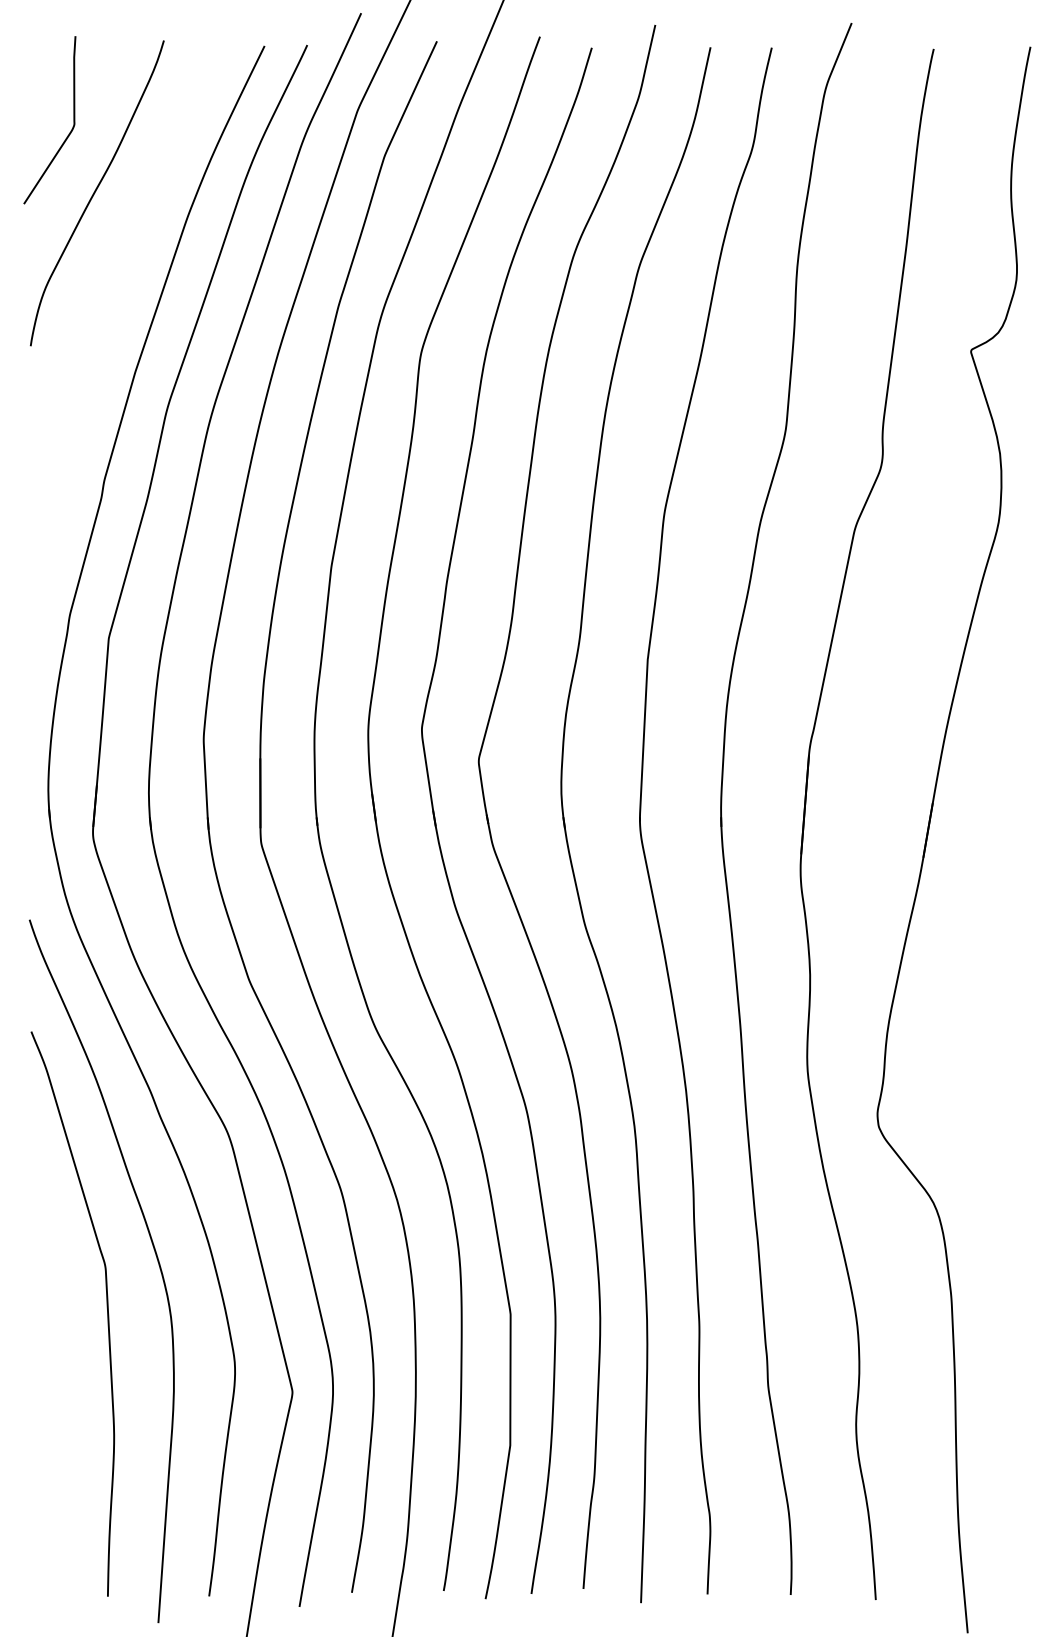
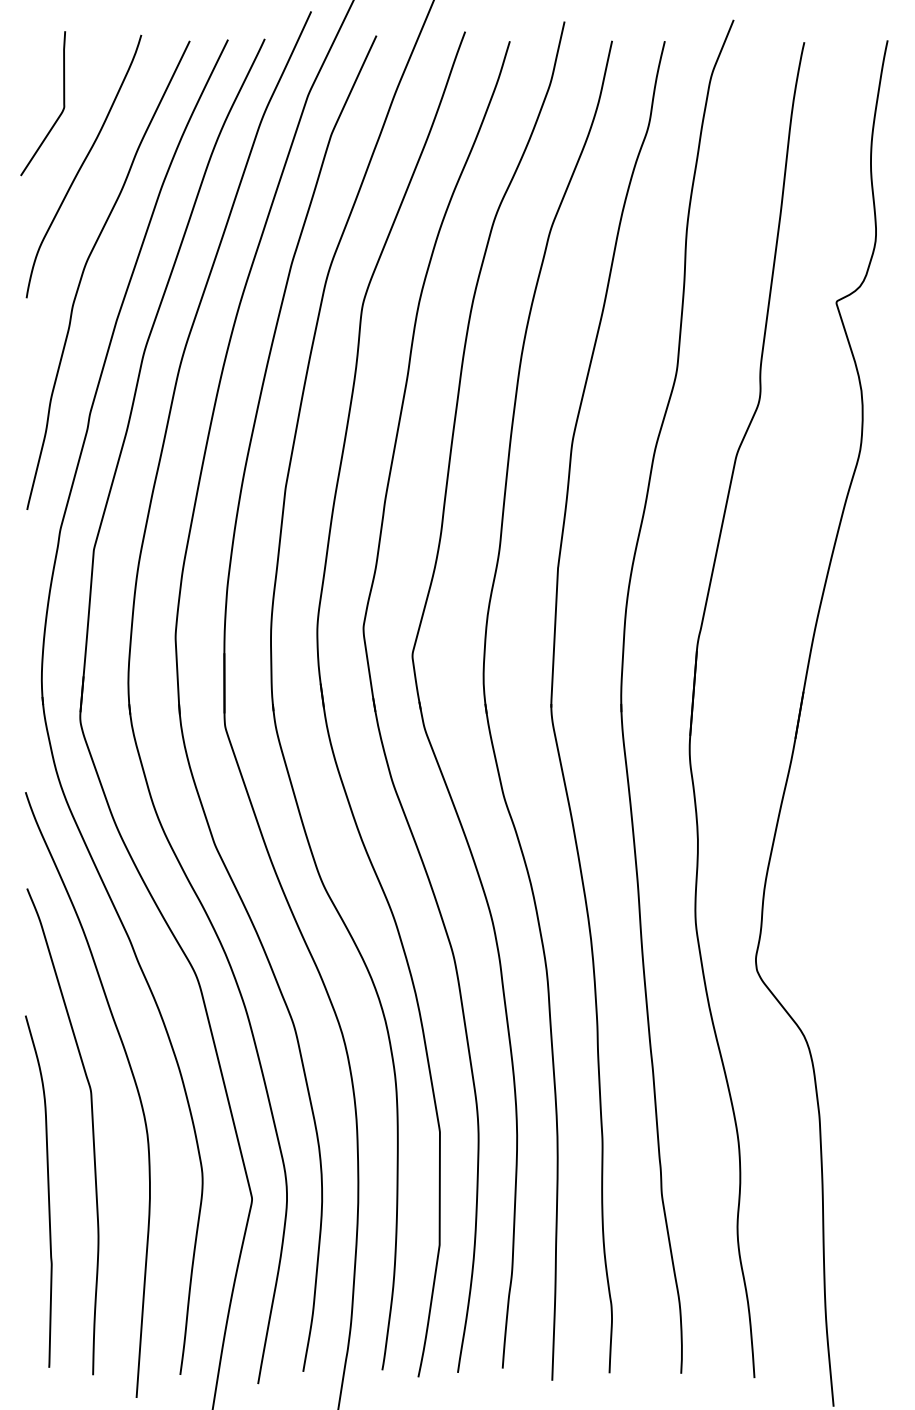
curve: (101, 305) -> (87, 263), added
curve: (54, 1383) -> (47, 1191), added

